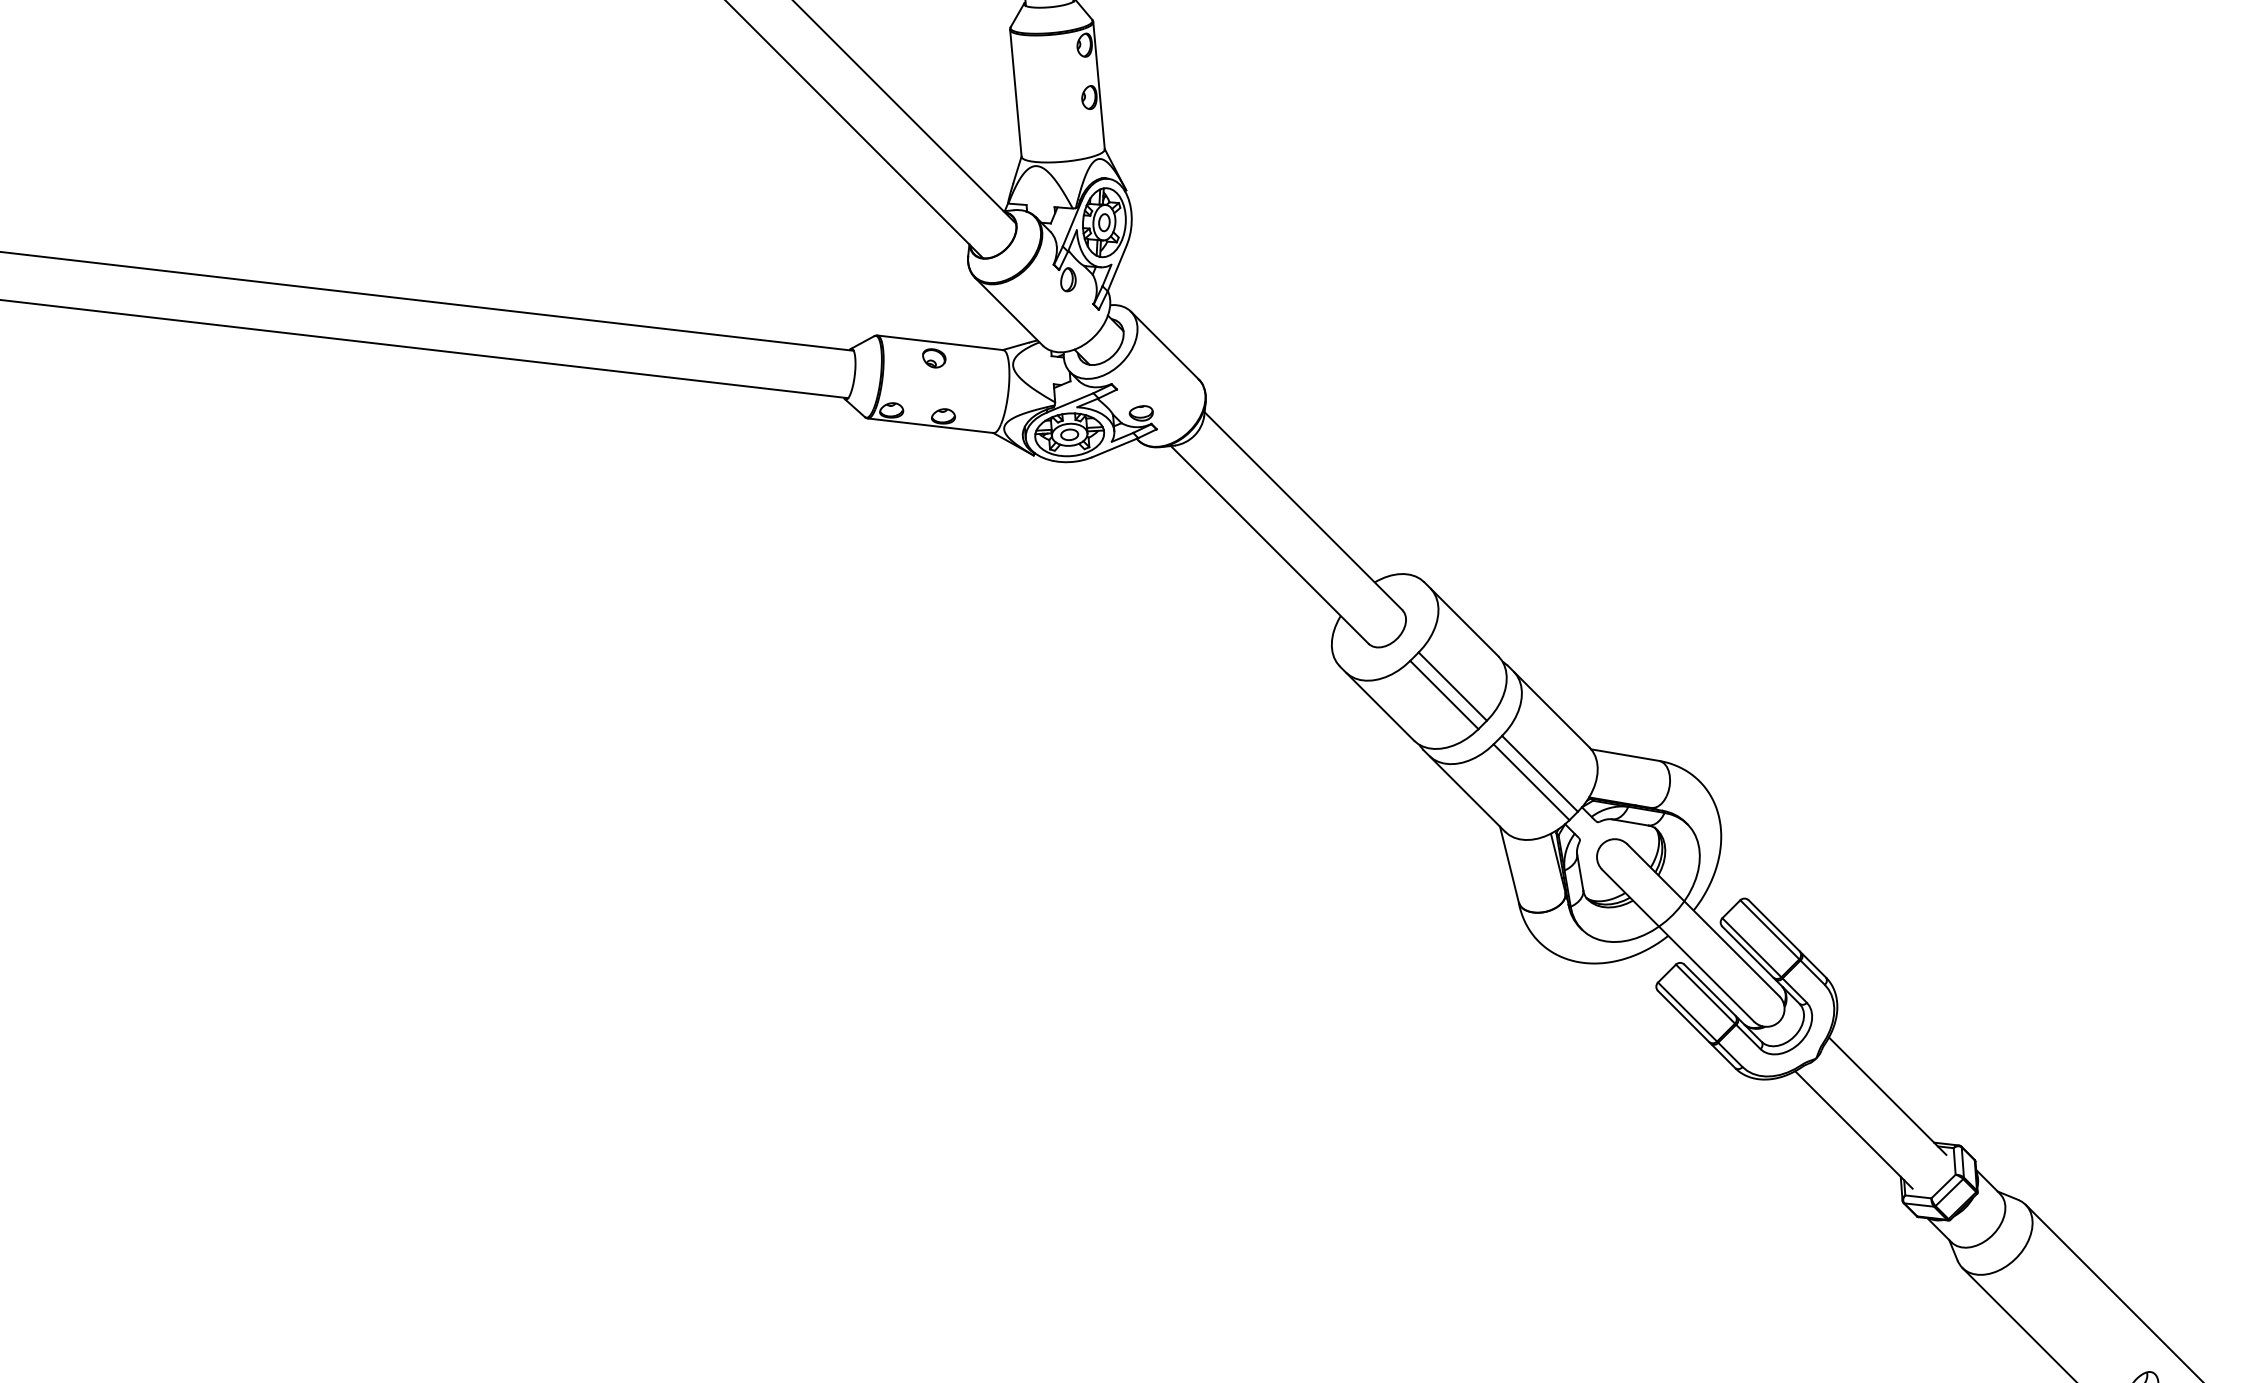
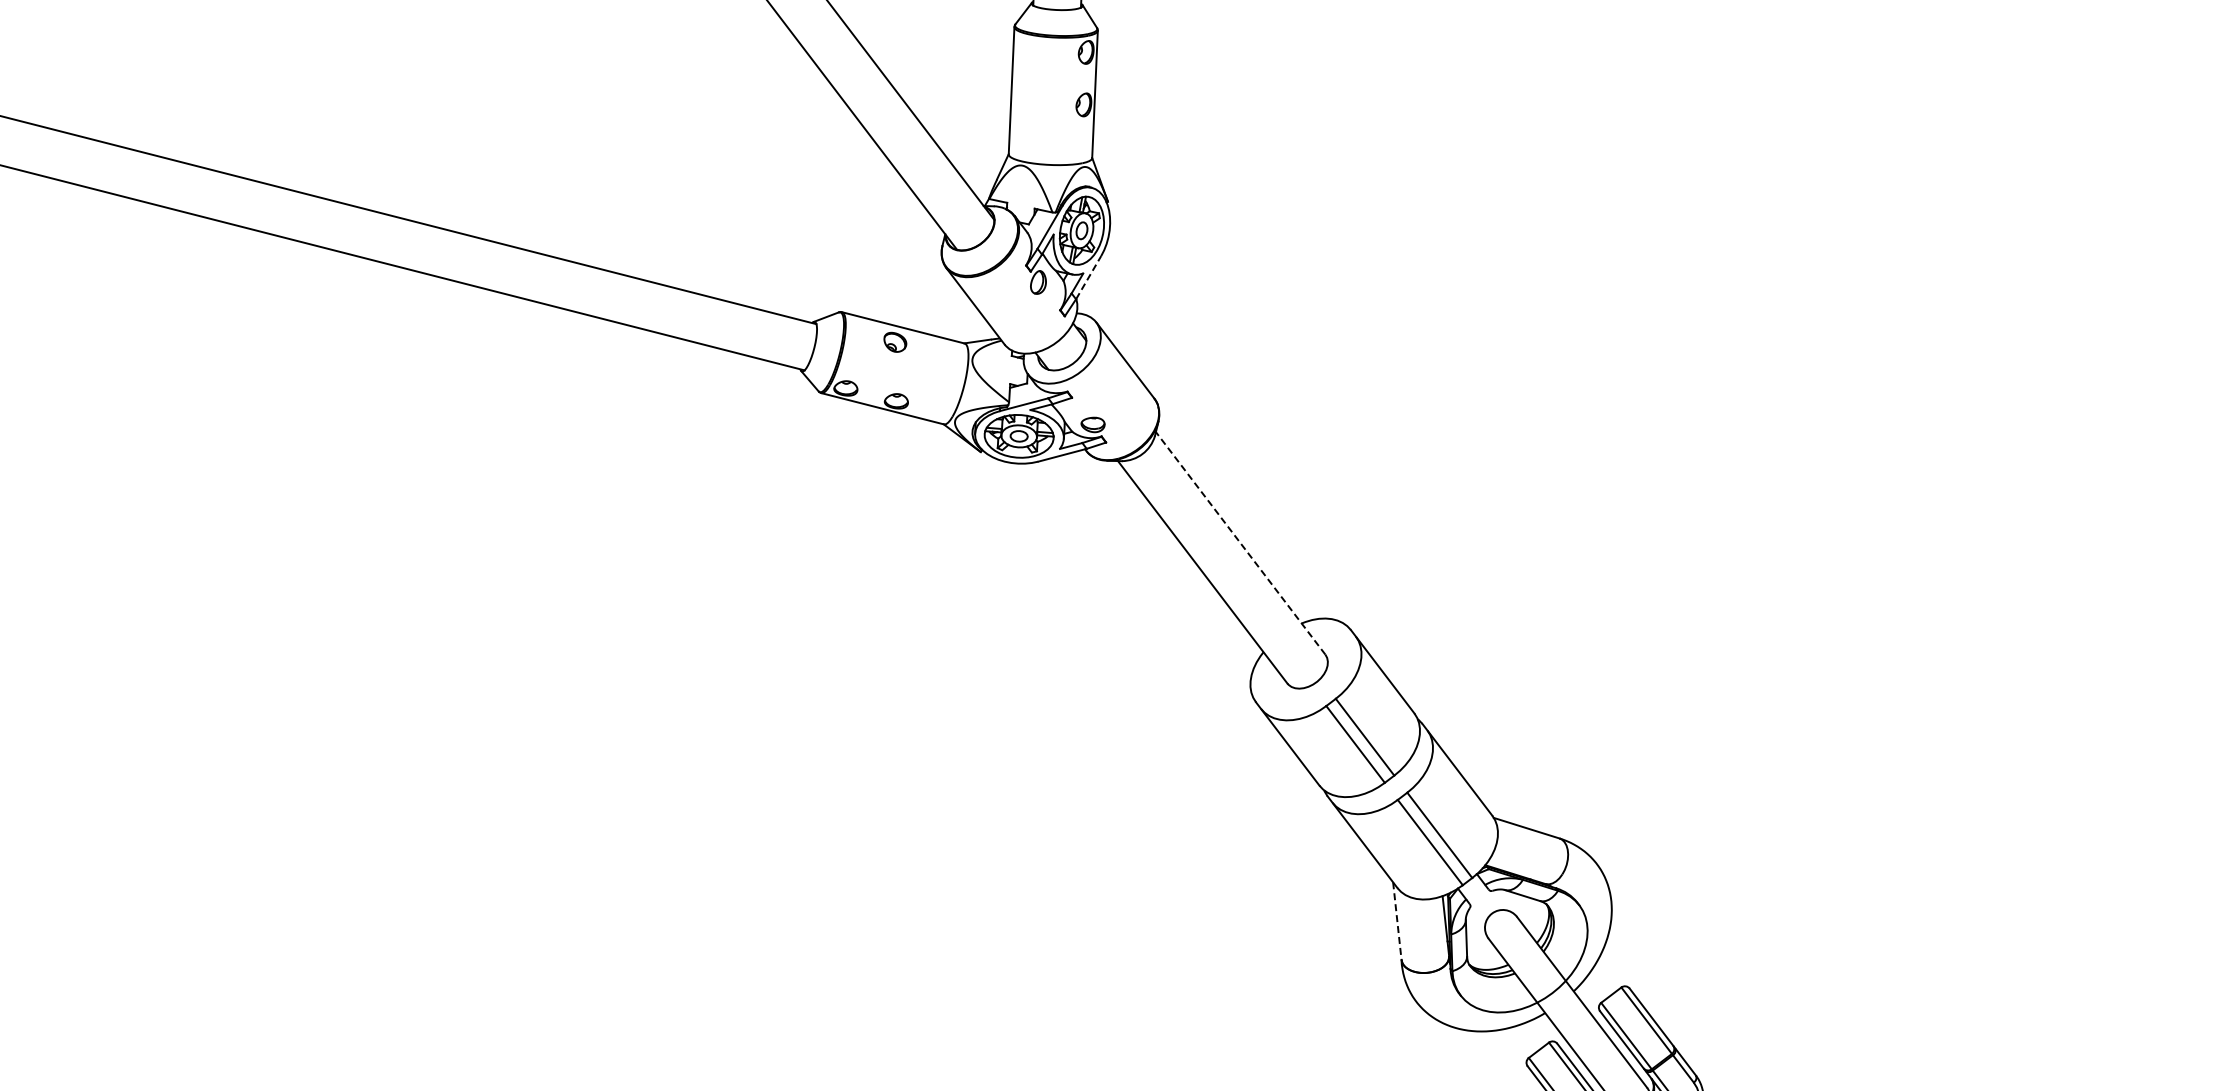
line: (1117, 267) -> (1088, 276), solid -> dashed
line: (1303, 511) -> (1240, 543), solid -> dashed
line: (1509, 865) -> (1397, 922), solid -> dashed

